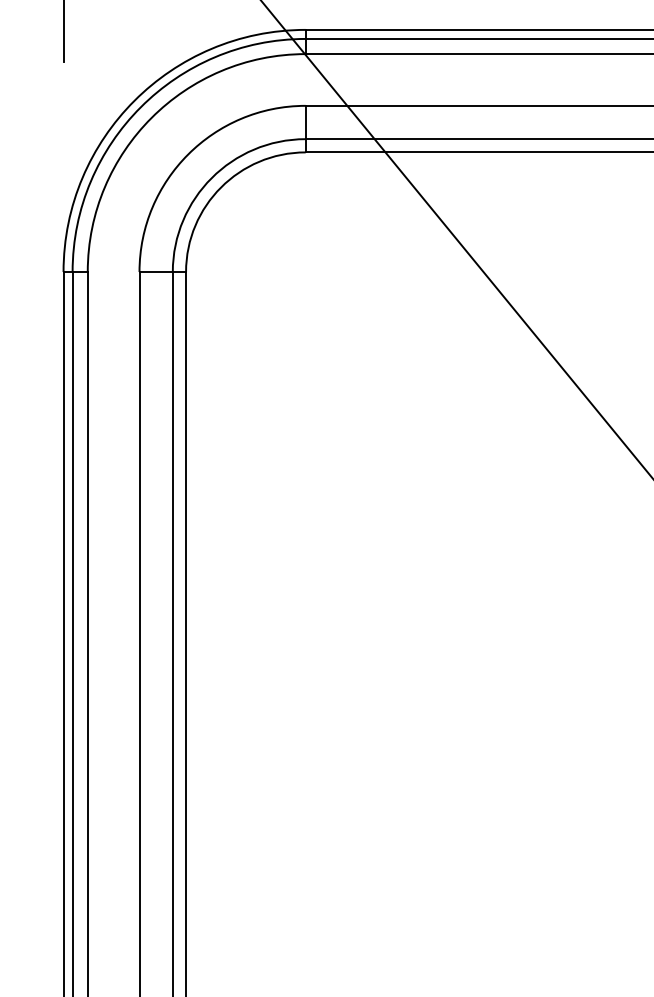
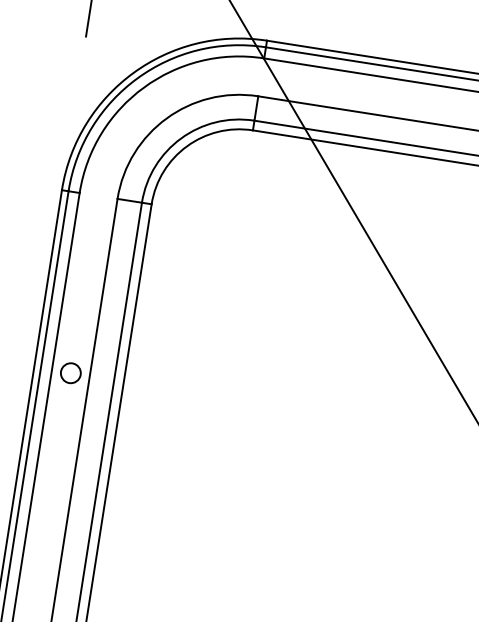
circle: (113, 513) -> (70, 372), added

